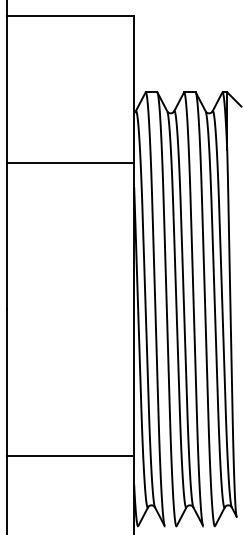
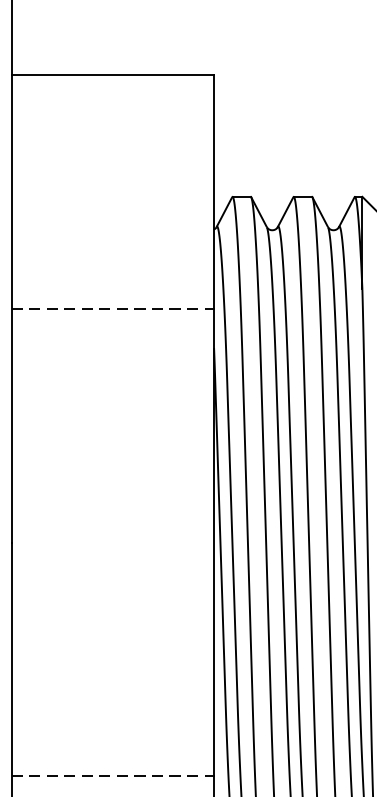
line: (70, 162) -> (112, 308), solid -> dashed
line: (70, 456) -> (112, 777), solid -> dashed

